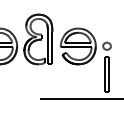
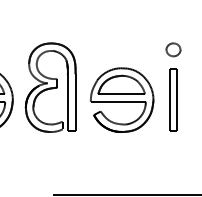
part: (106, 66) -> (172, 85), moved

